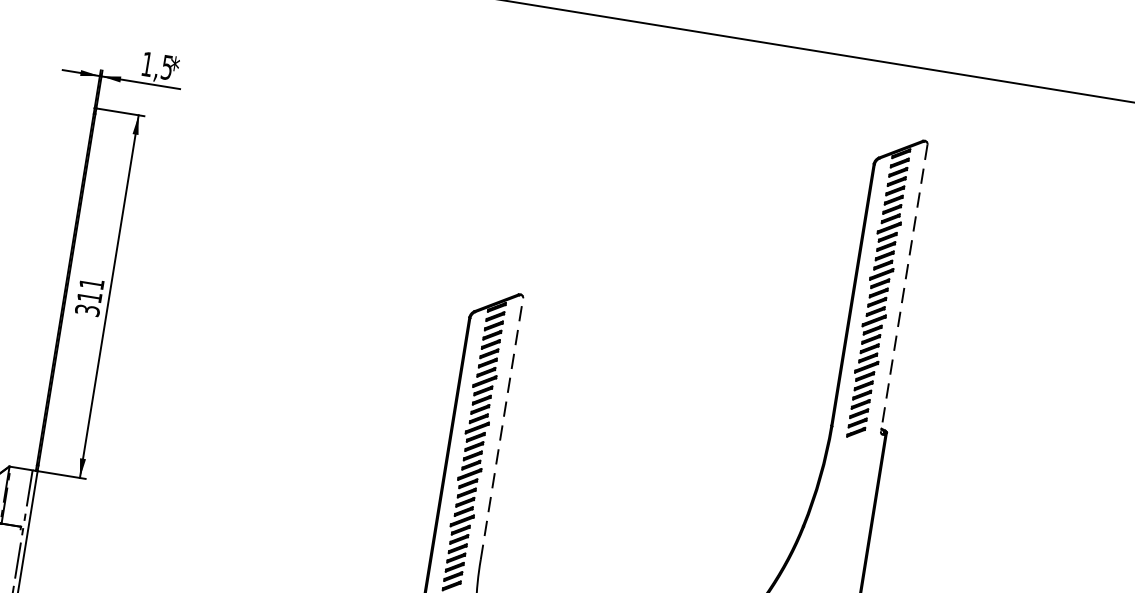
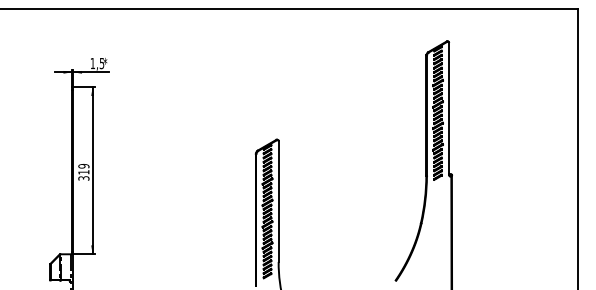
text: (90, 284) -> (83, 166), 311 -> 319
line: (904, 289) -> (449, 109), dashed -> solid
line: (501, 428) -> (278, 201), dashed -> solid

